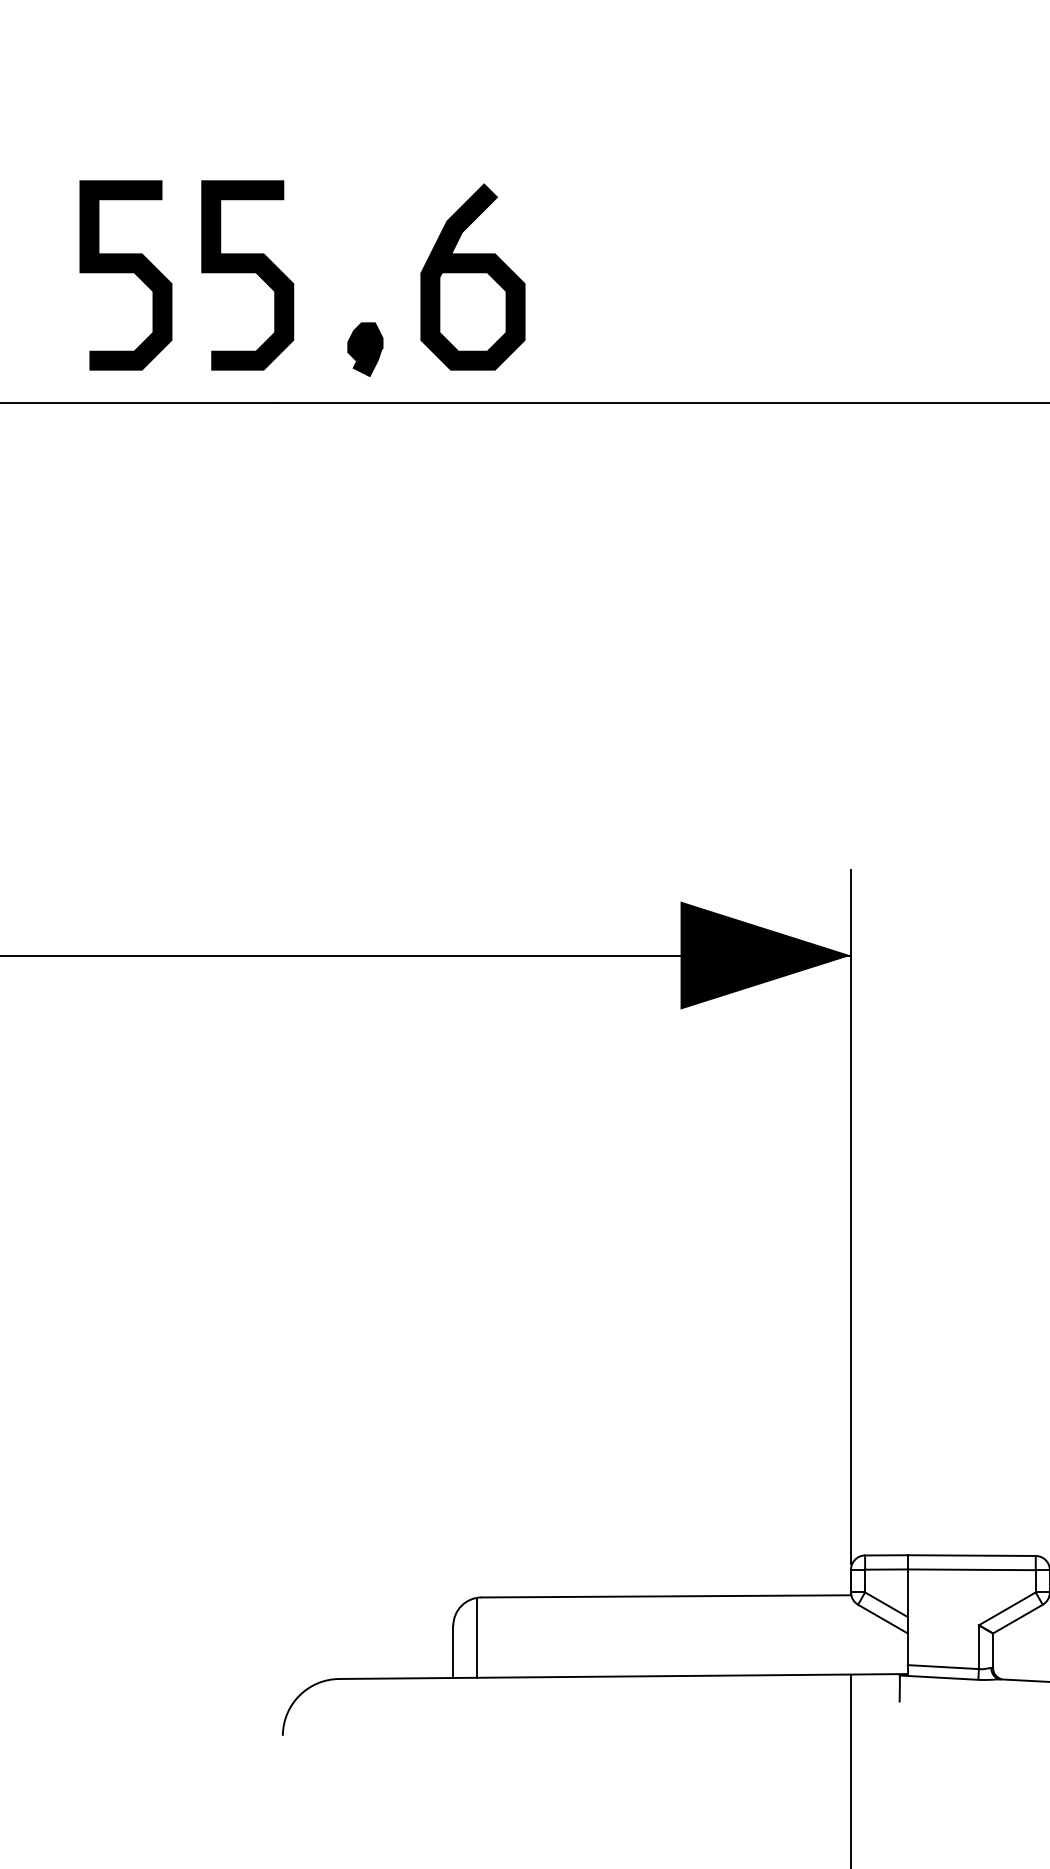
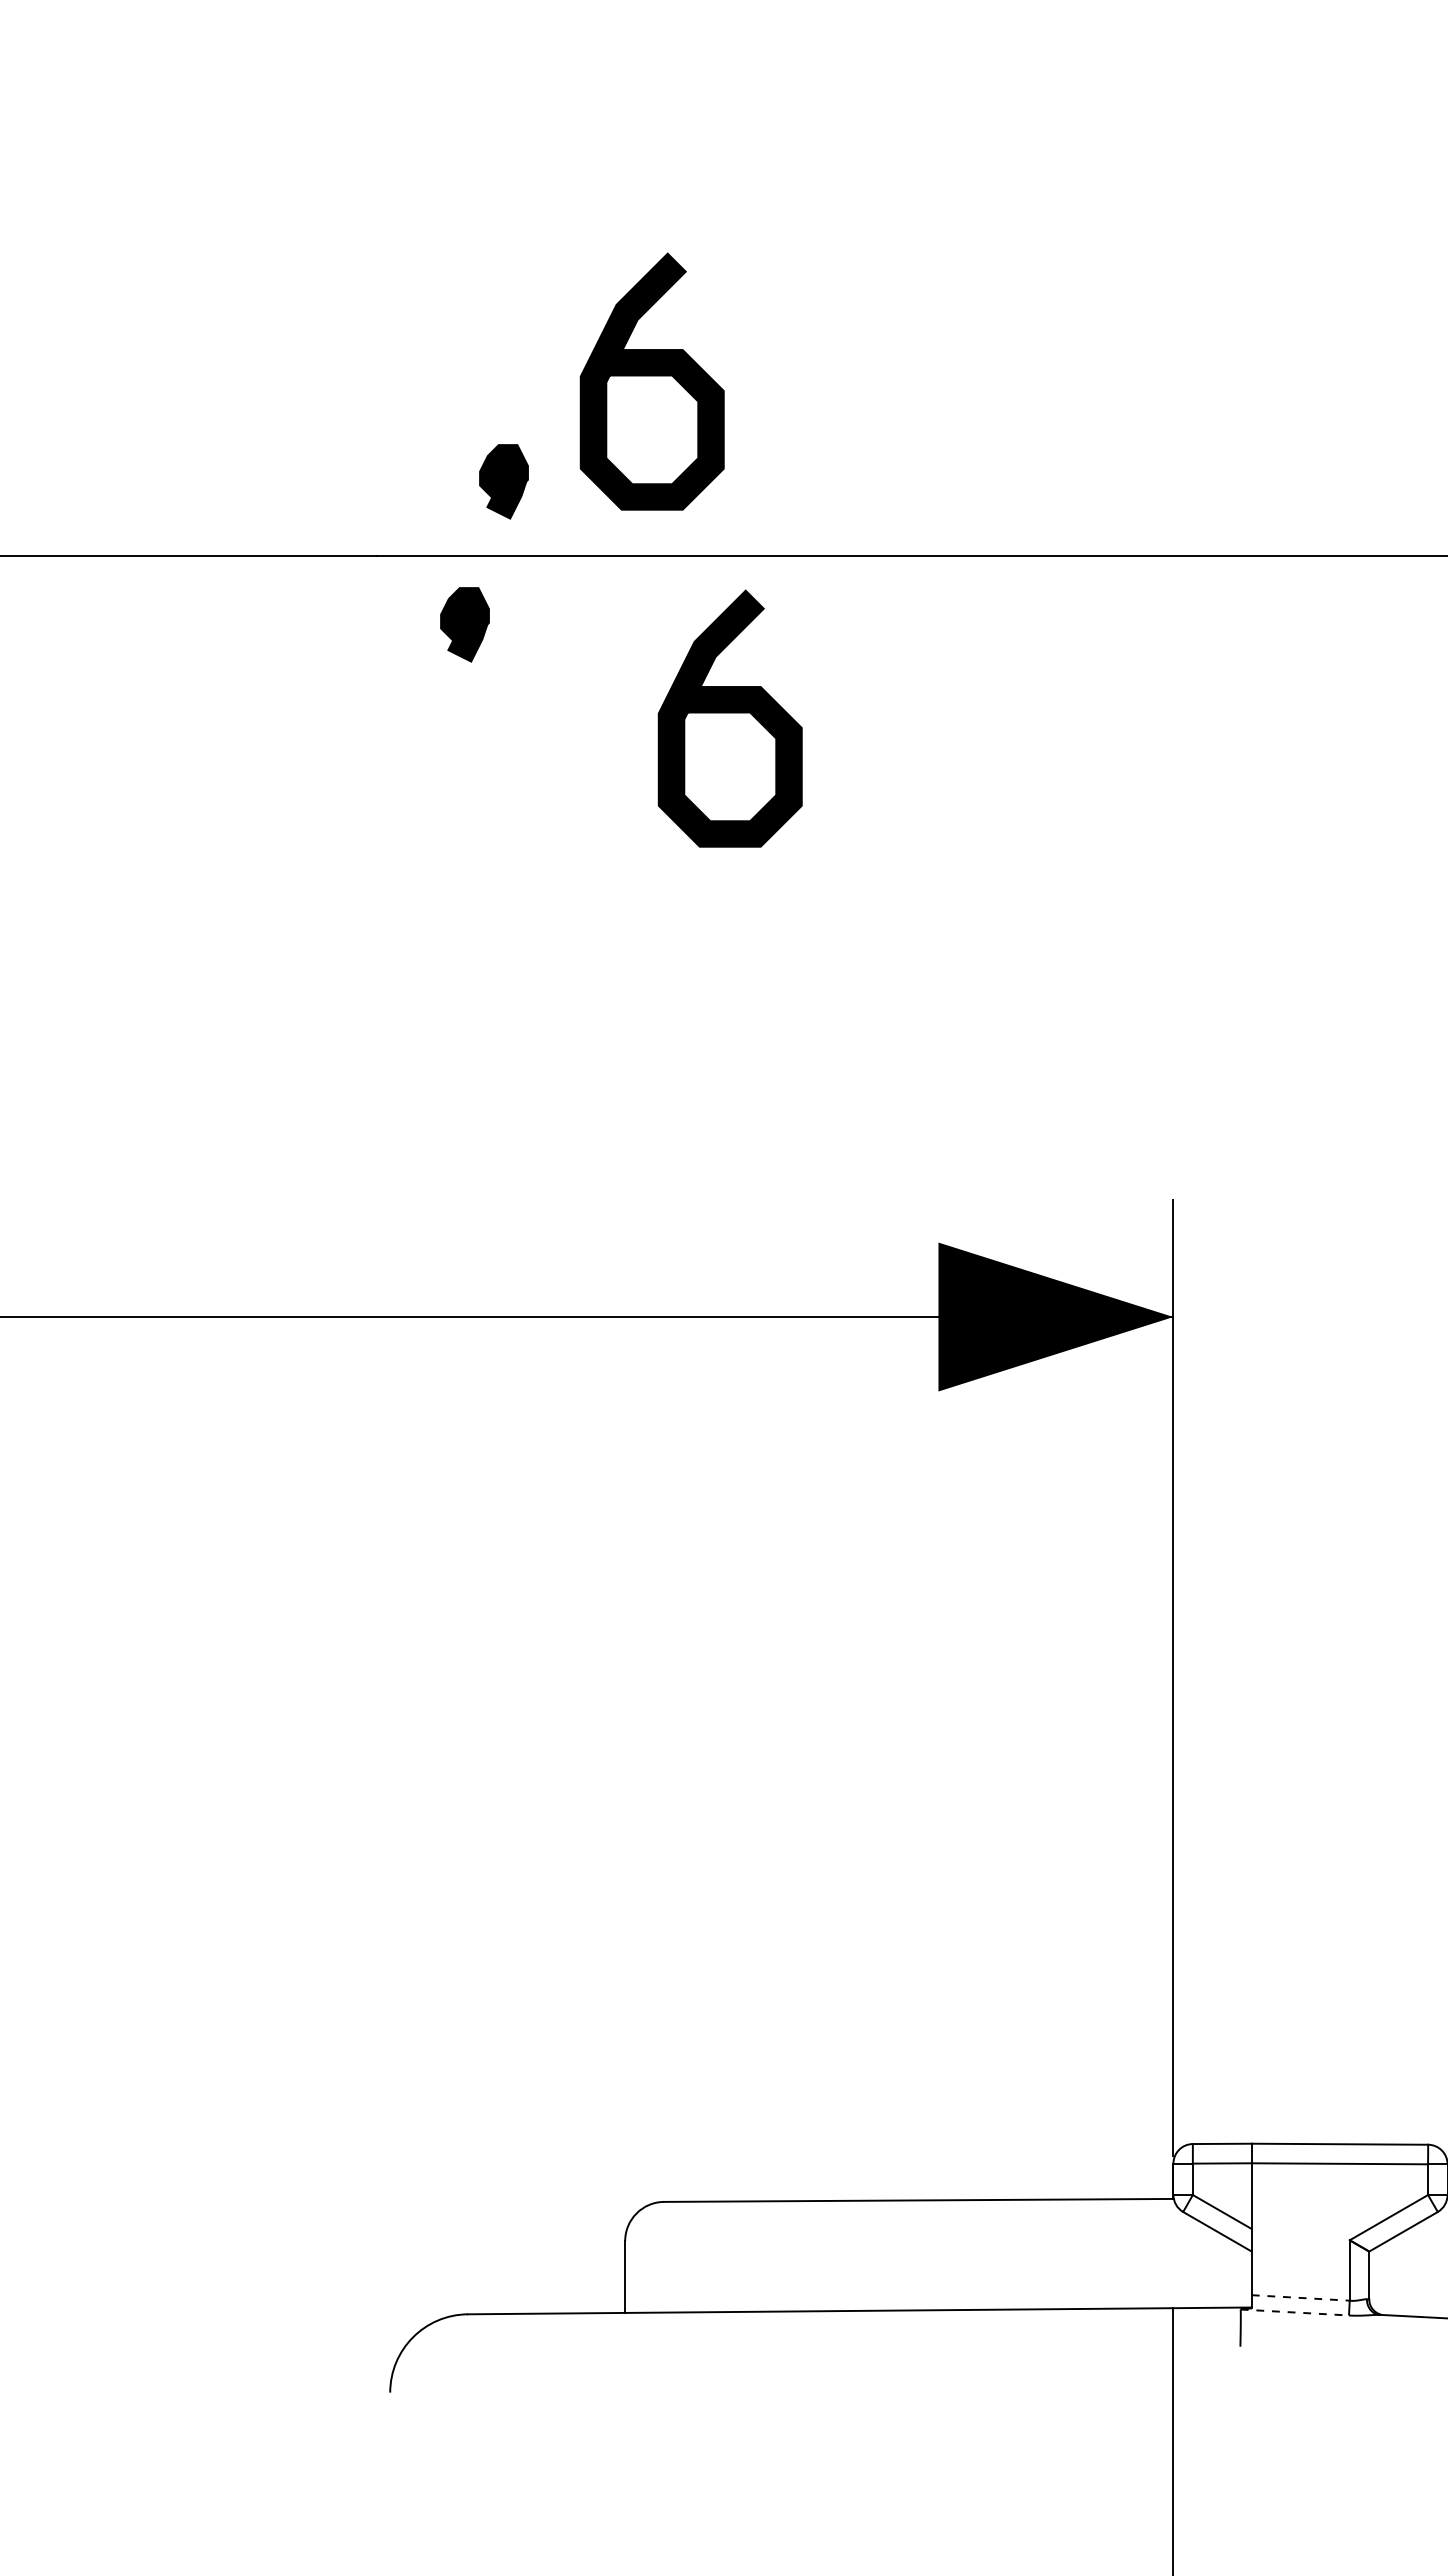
curve: (125, 273) -> (173, 376), removed
curve: (247, 273) -> (341, 376), removed
part: (336, 453) -> (464, 624), added
curve: (528, 517) -> (729, 713), added
line: (477, 1637) -> (658, 2257), removed
line: (943, 1666) -> (1301, 2297), solid -> dashed
line: (939, 1677) -> (1295, 2312), solid -> dashed

